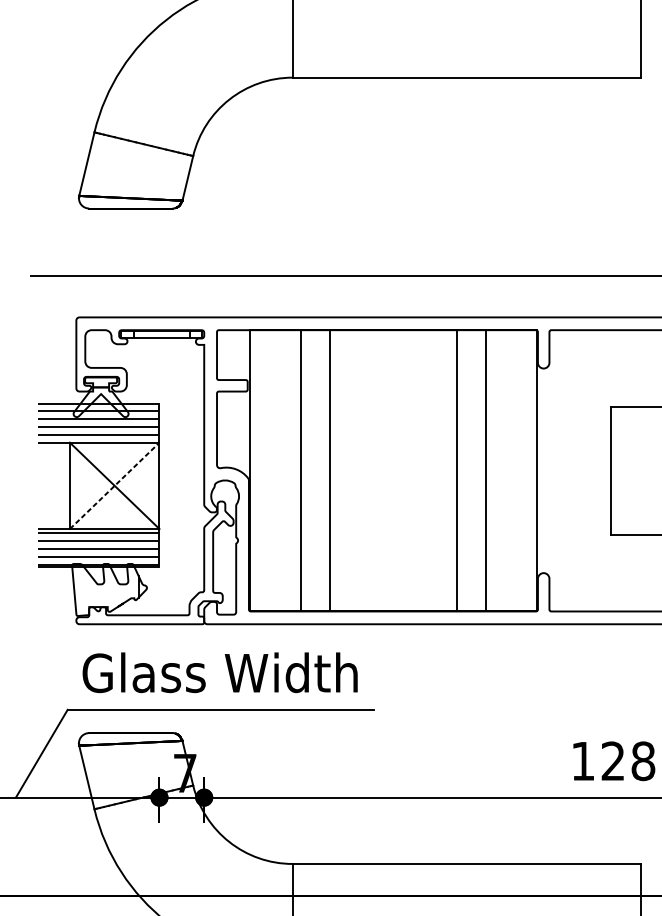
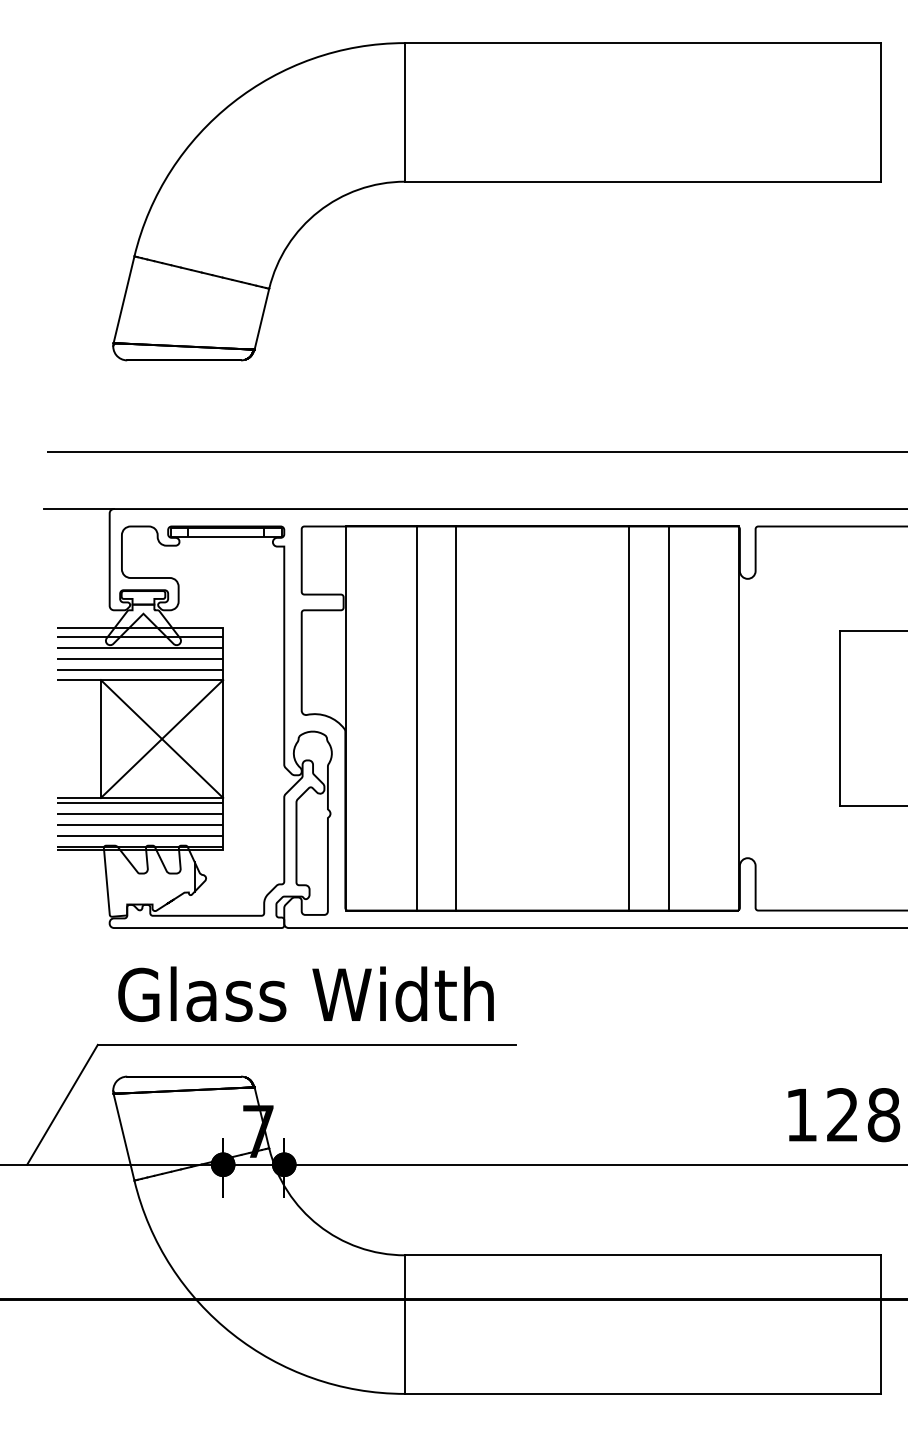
line: (54, 317) -> (79, 509), added
line: (115, 486) -> (162, 739), dashed -> solid

